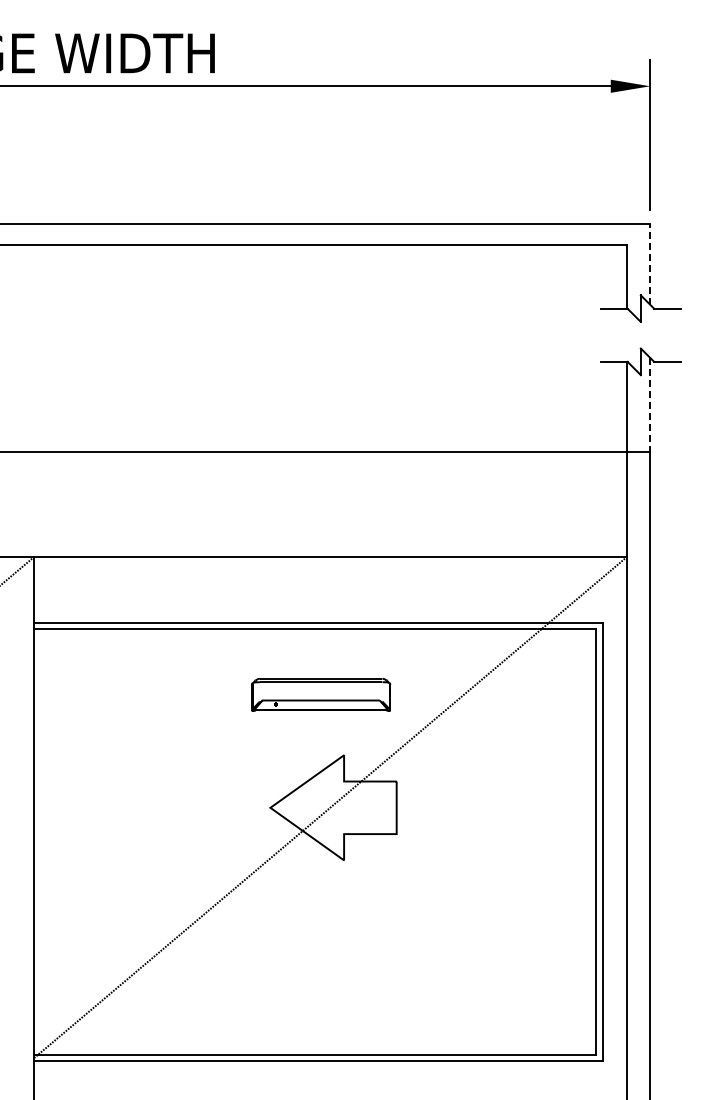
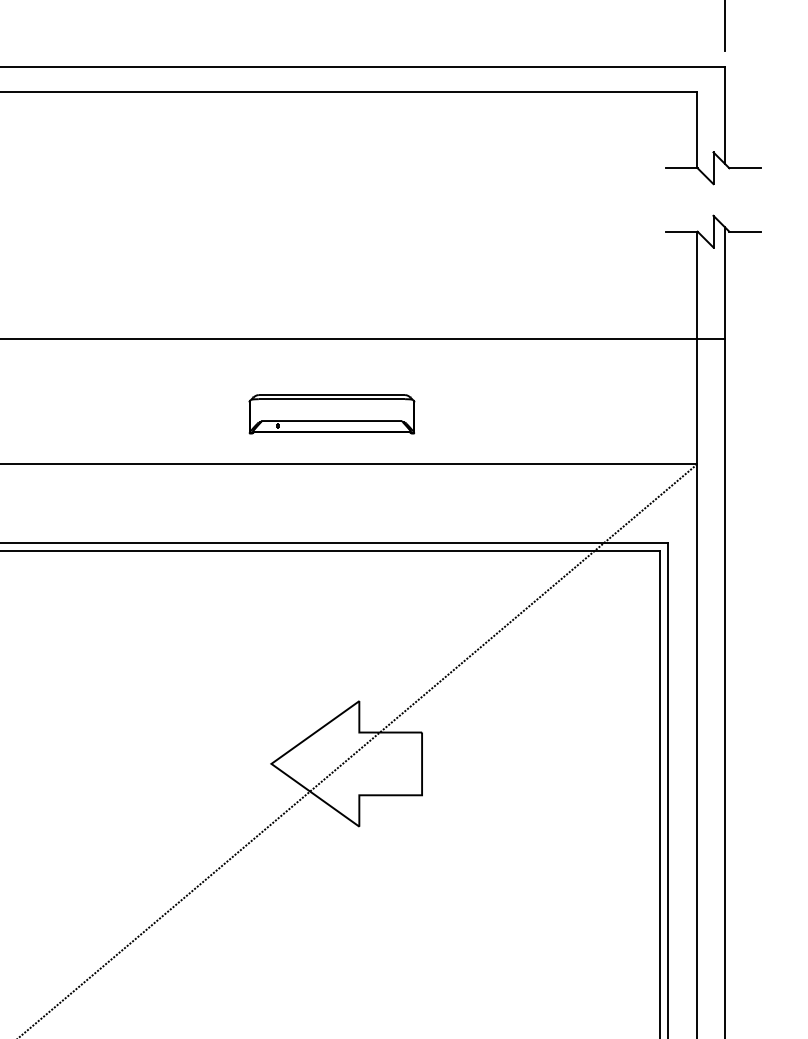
line: (650, 264) -> (724, 115), dashed -> solid
line: (650, 404) -> (724, 282), dashed -> solid
part: (321, 694) -> (332, 413), moved

